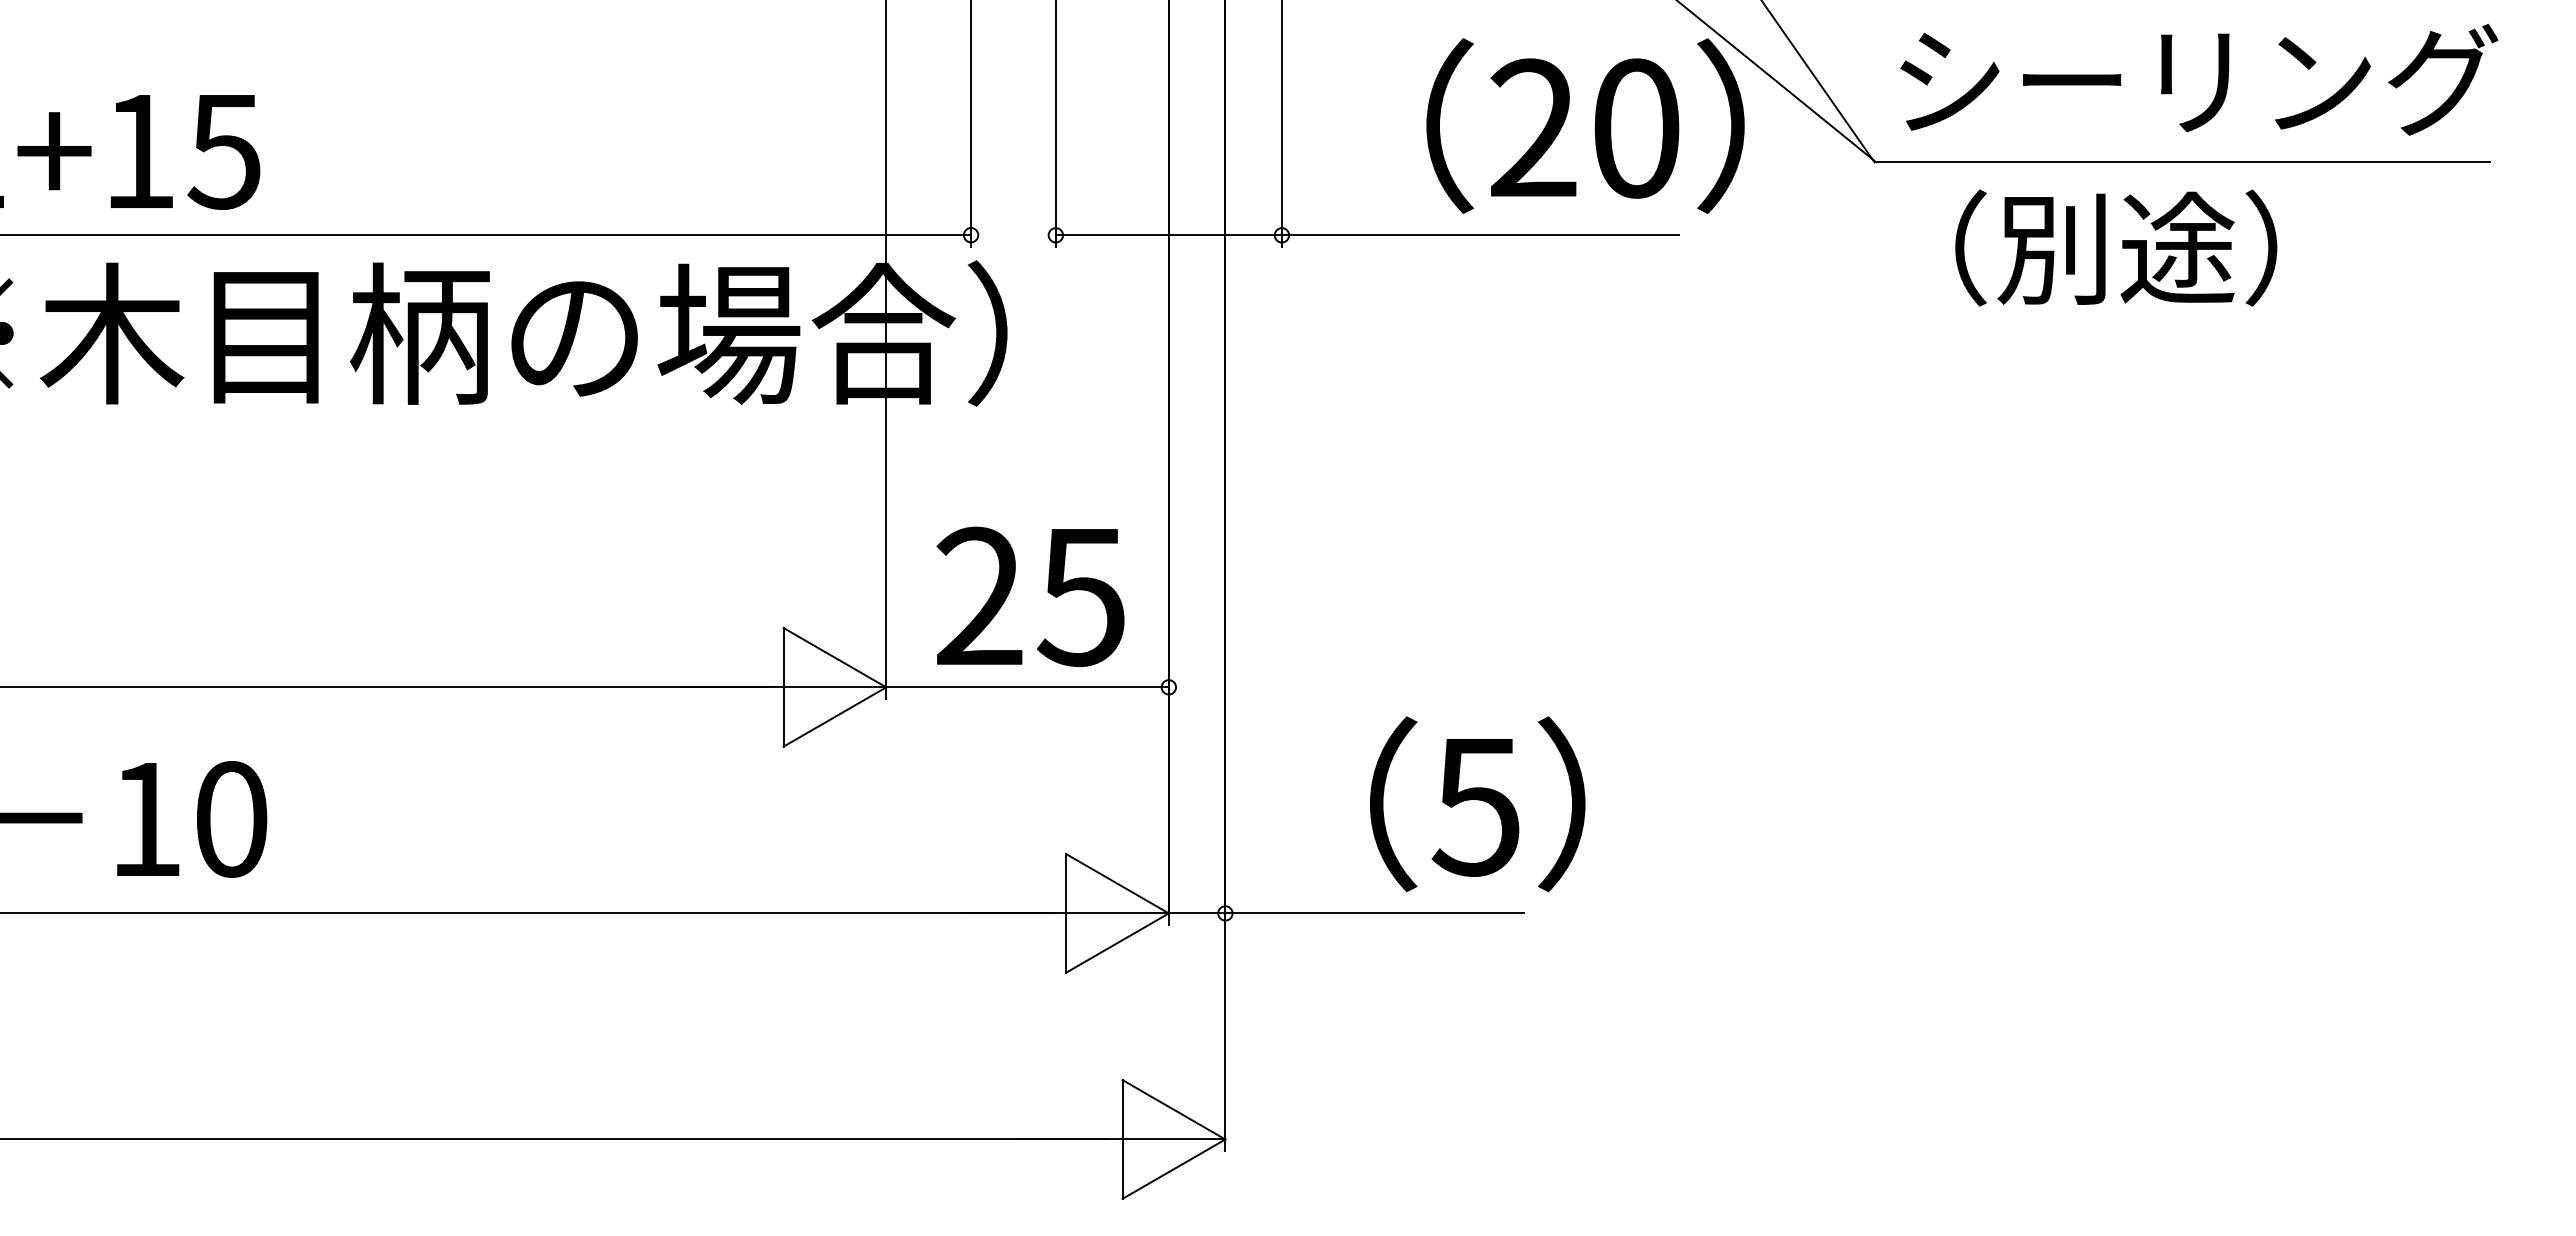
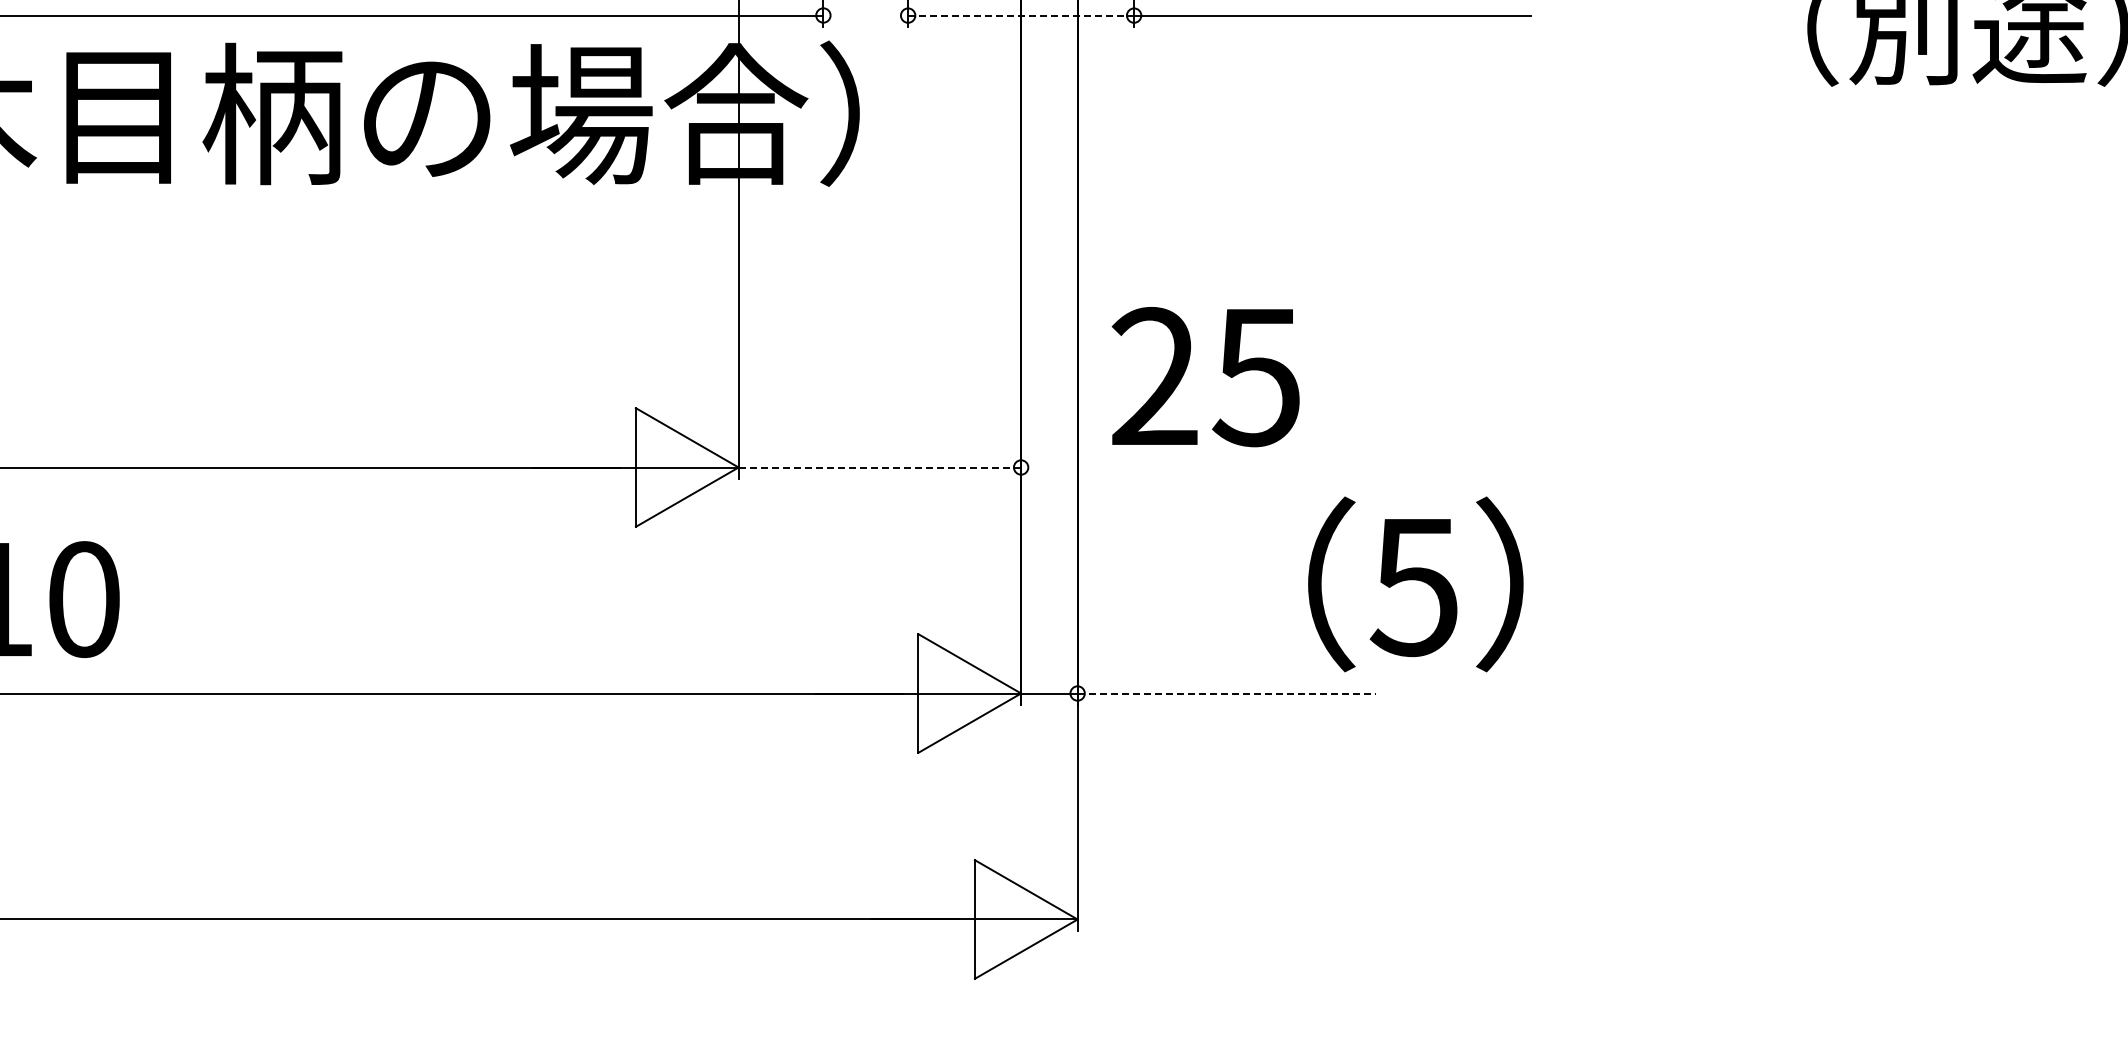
line: (1169, 235) -> (1021, 15), solid -> dashed
text: (1030, 596) -> (1205, 376), moved
line: (1027, 687) -> (879, 467), solid -> dashed
text: (1477, 804) -> (1415, 584), moved
line: (1375, 913) -> (1227, 693), solid -> dashed

